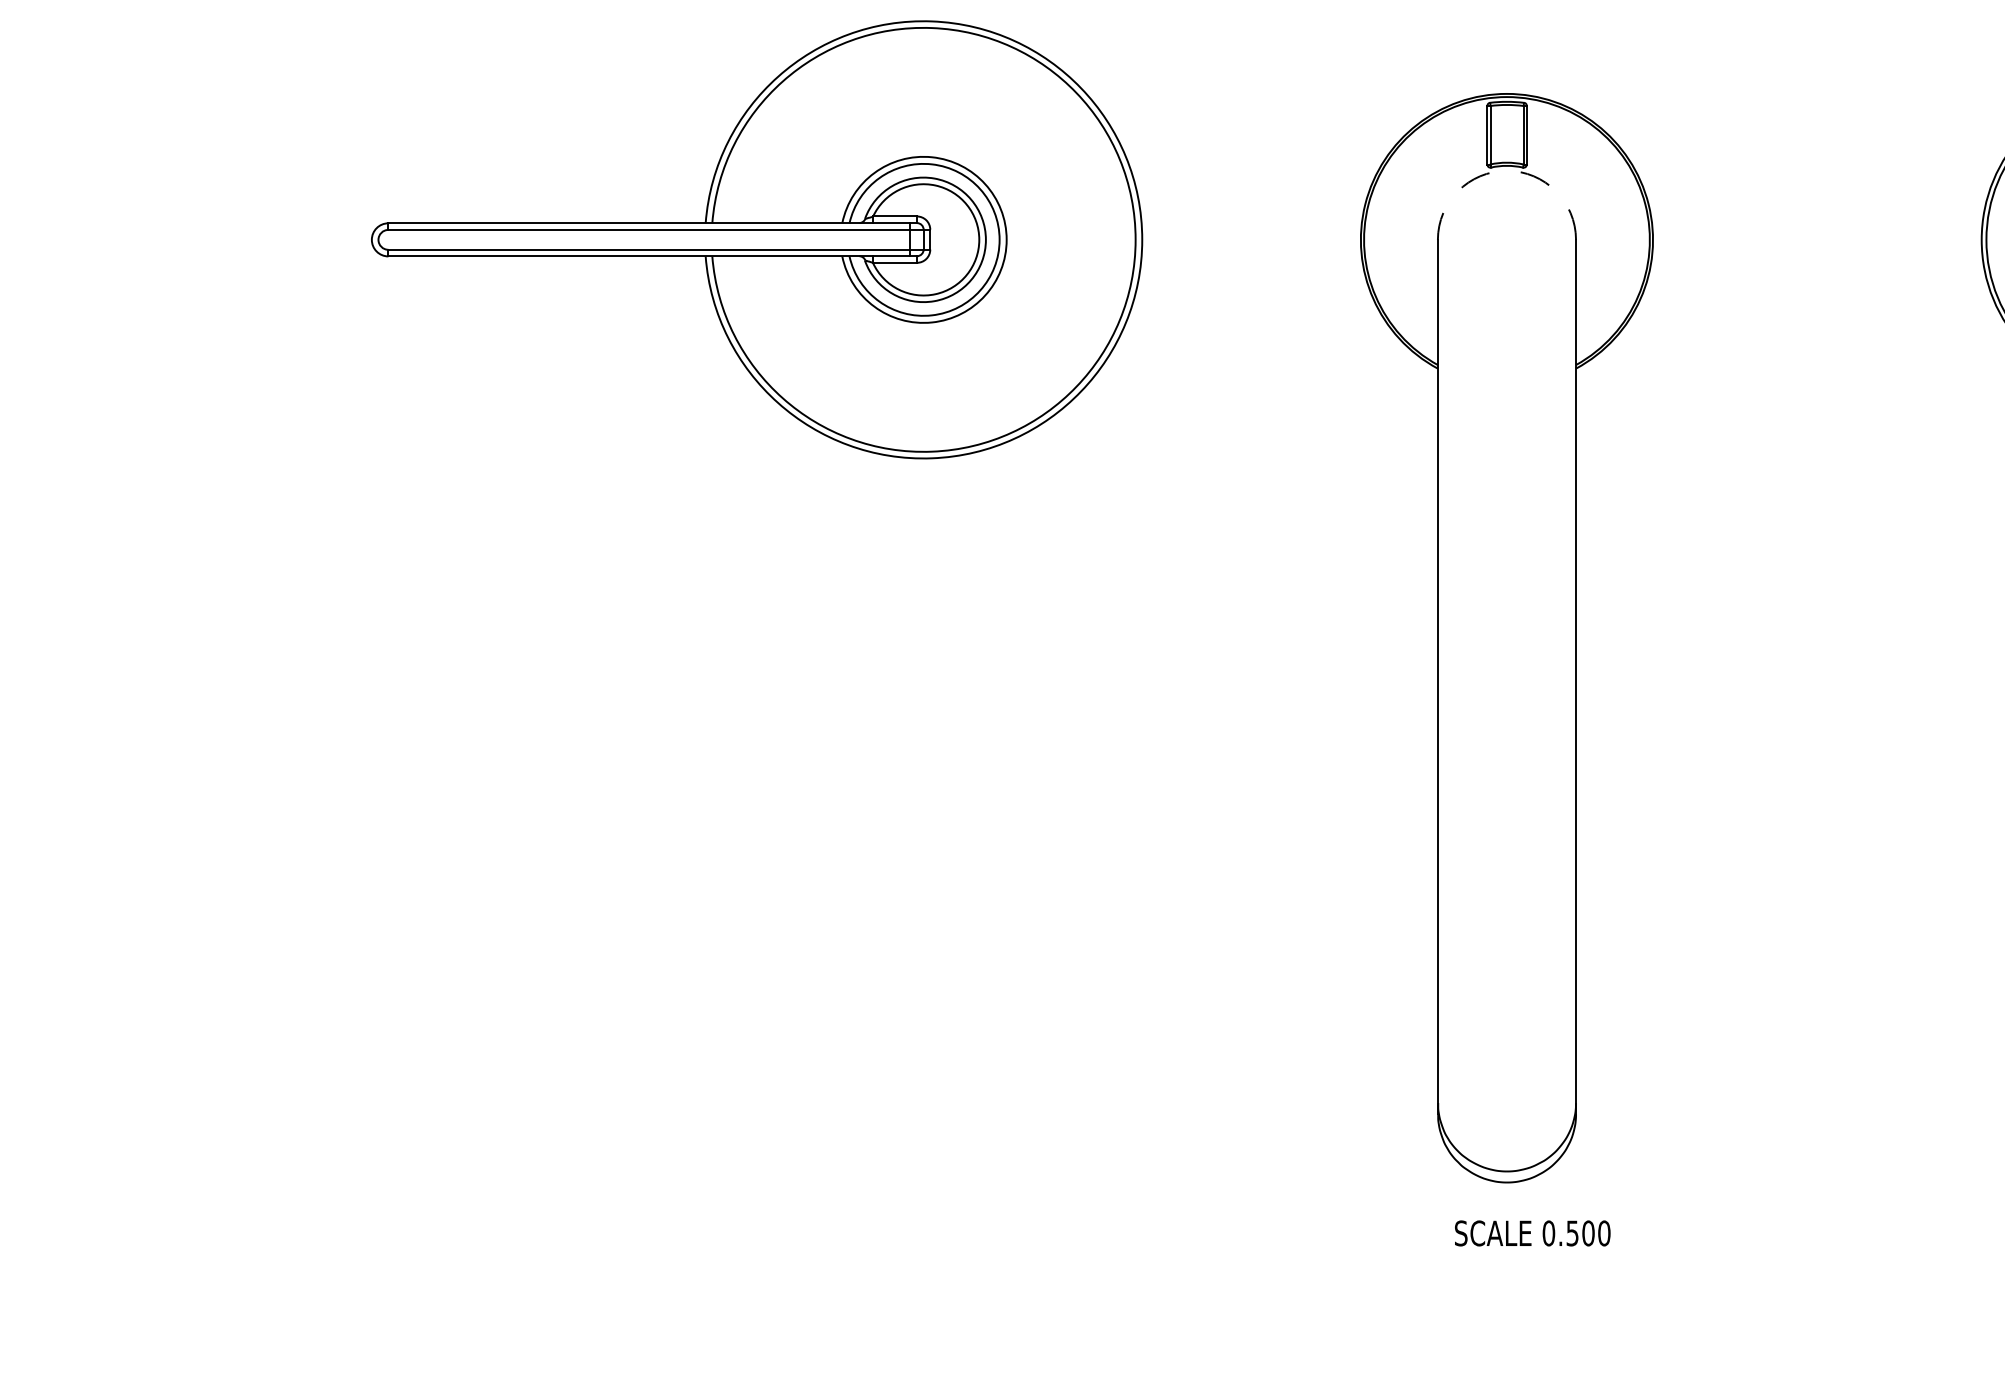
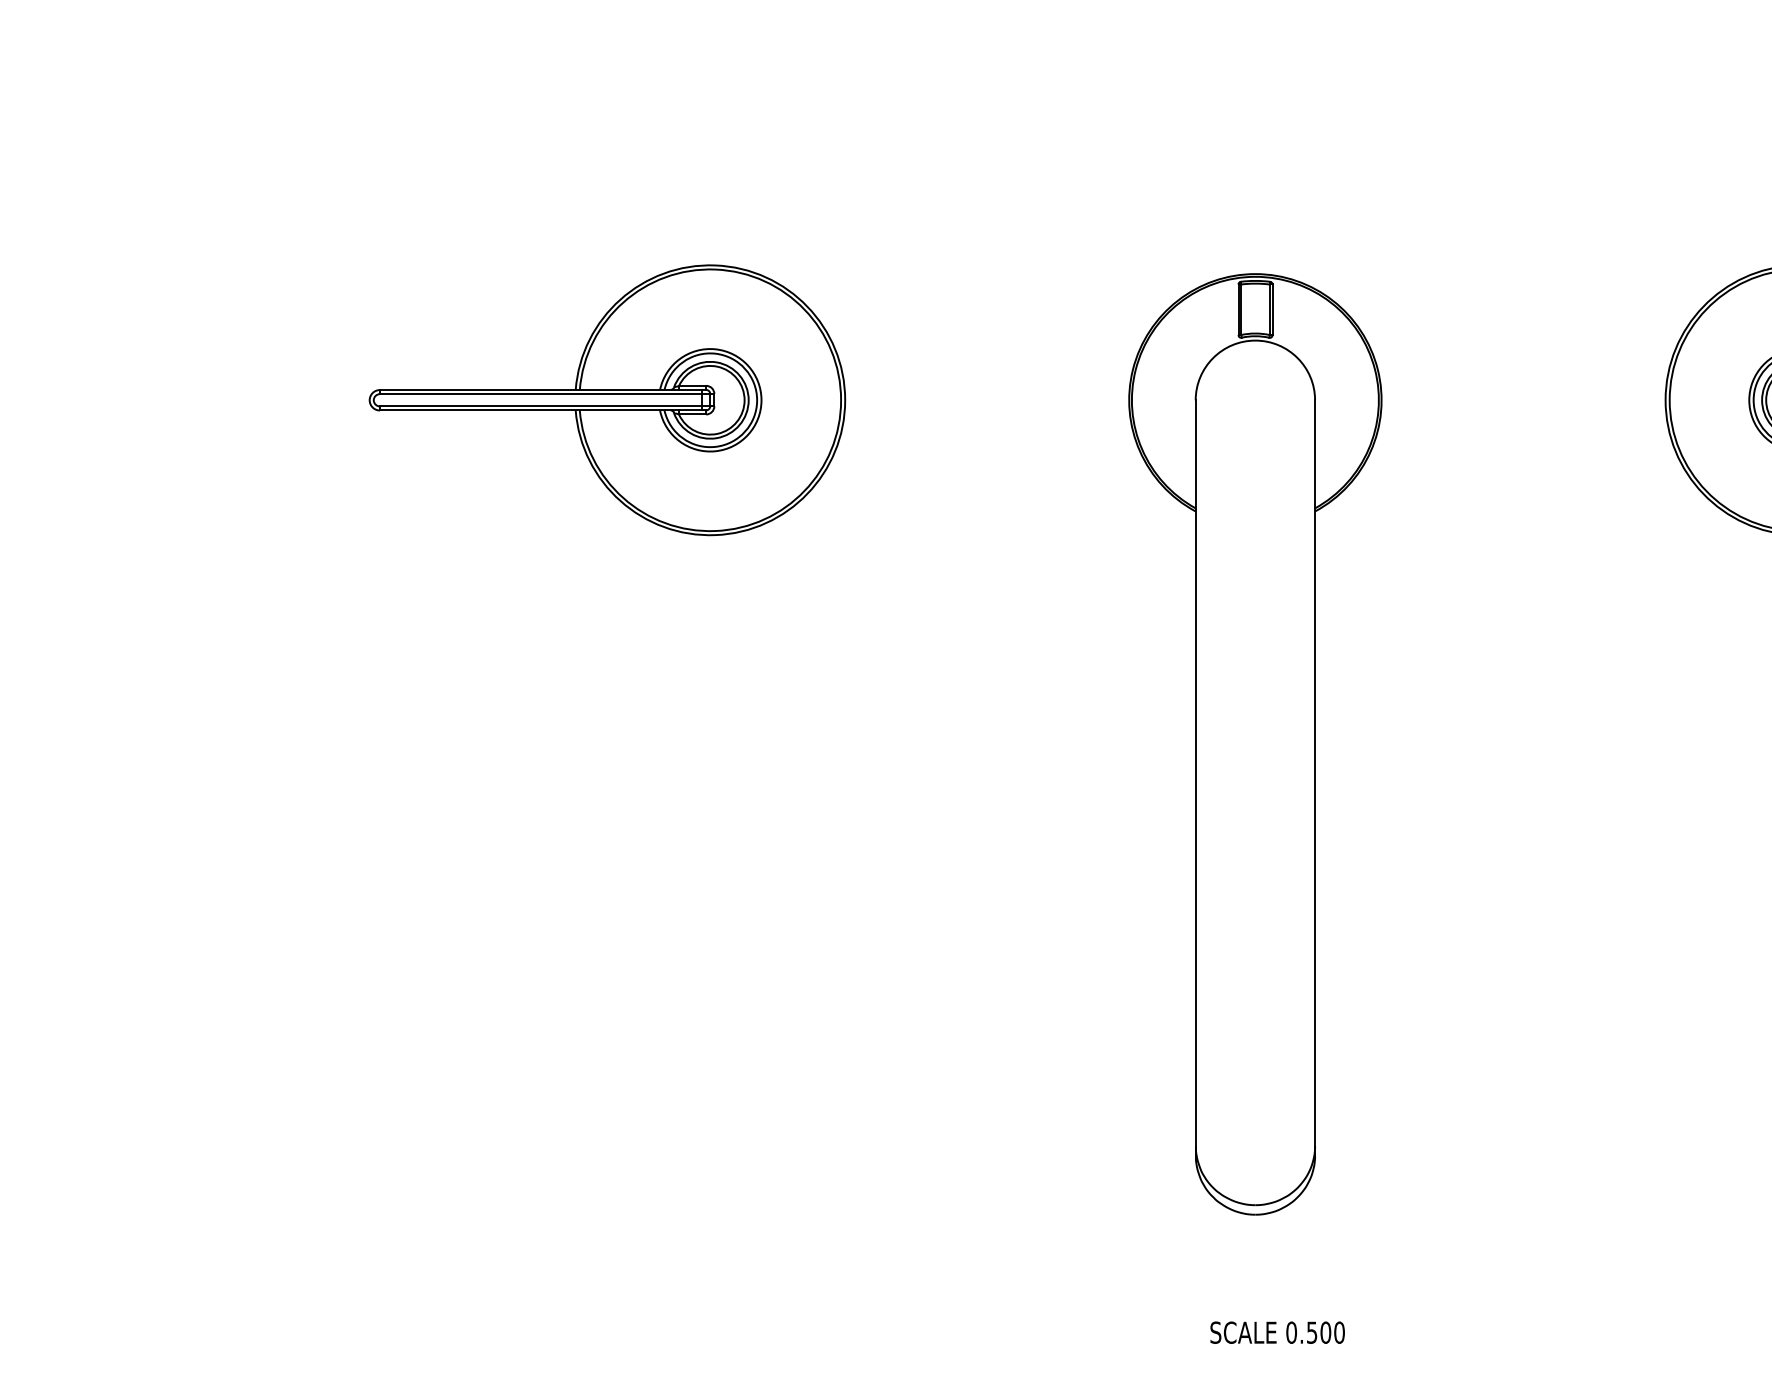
arc: (1507, 170) -> (1255, 340), dashed -> solid
part: (757, 240) -> (607, 400), size x0.71
text: (1532, 1233) -> (1277, 1332), moved

